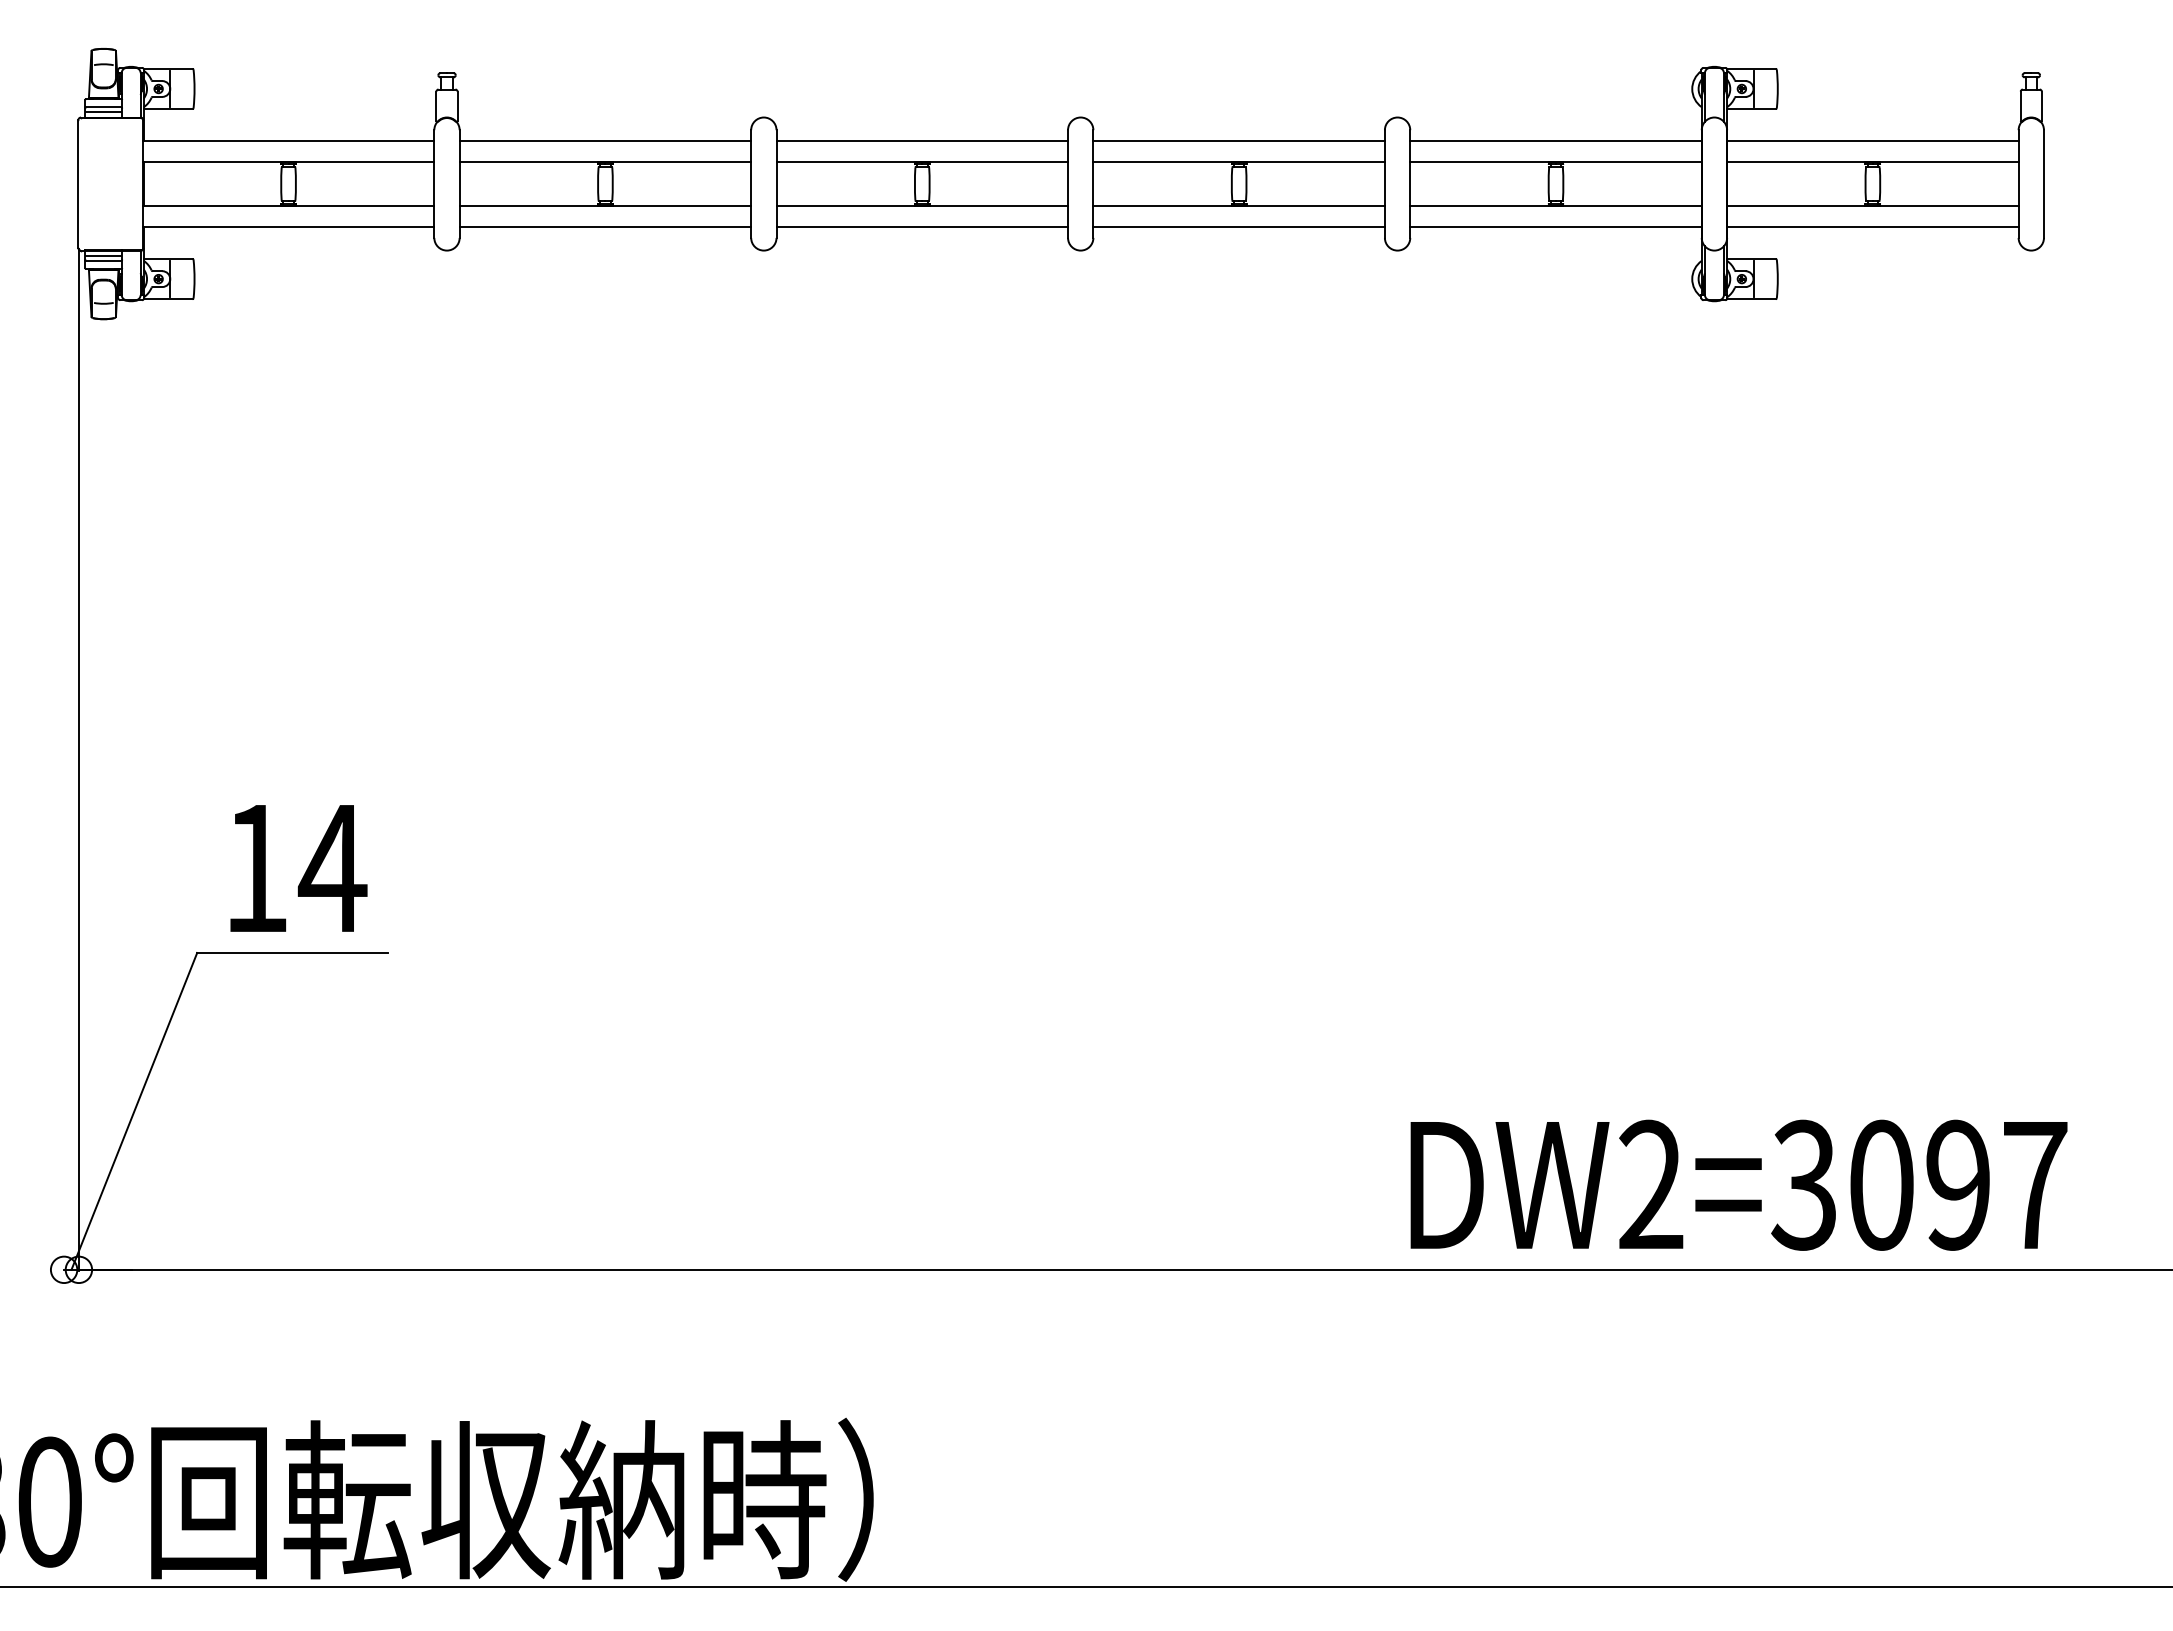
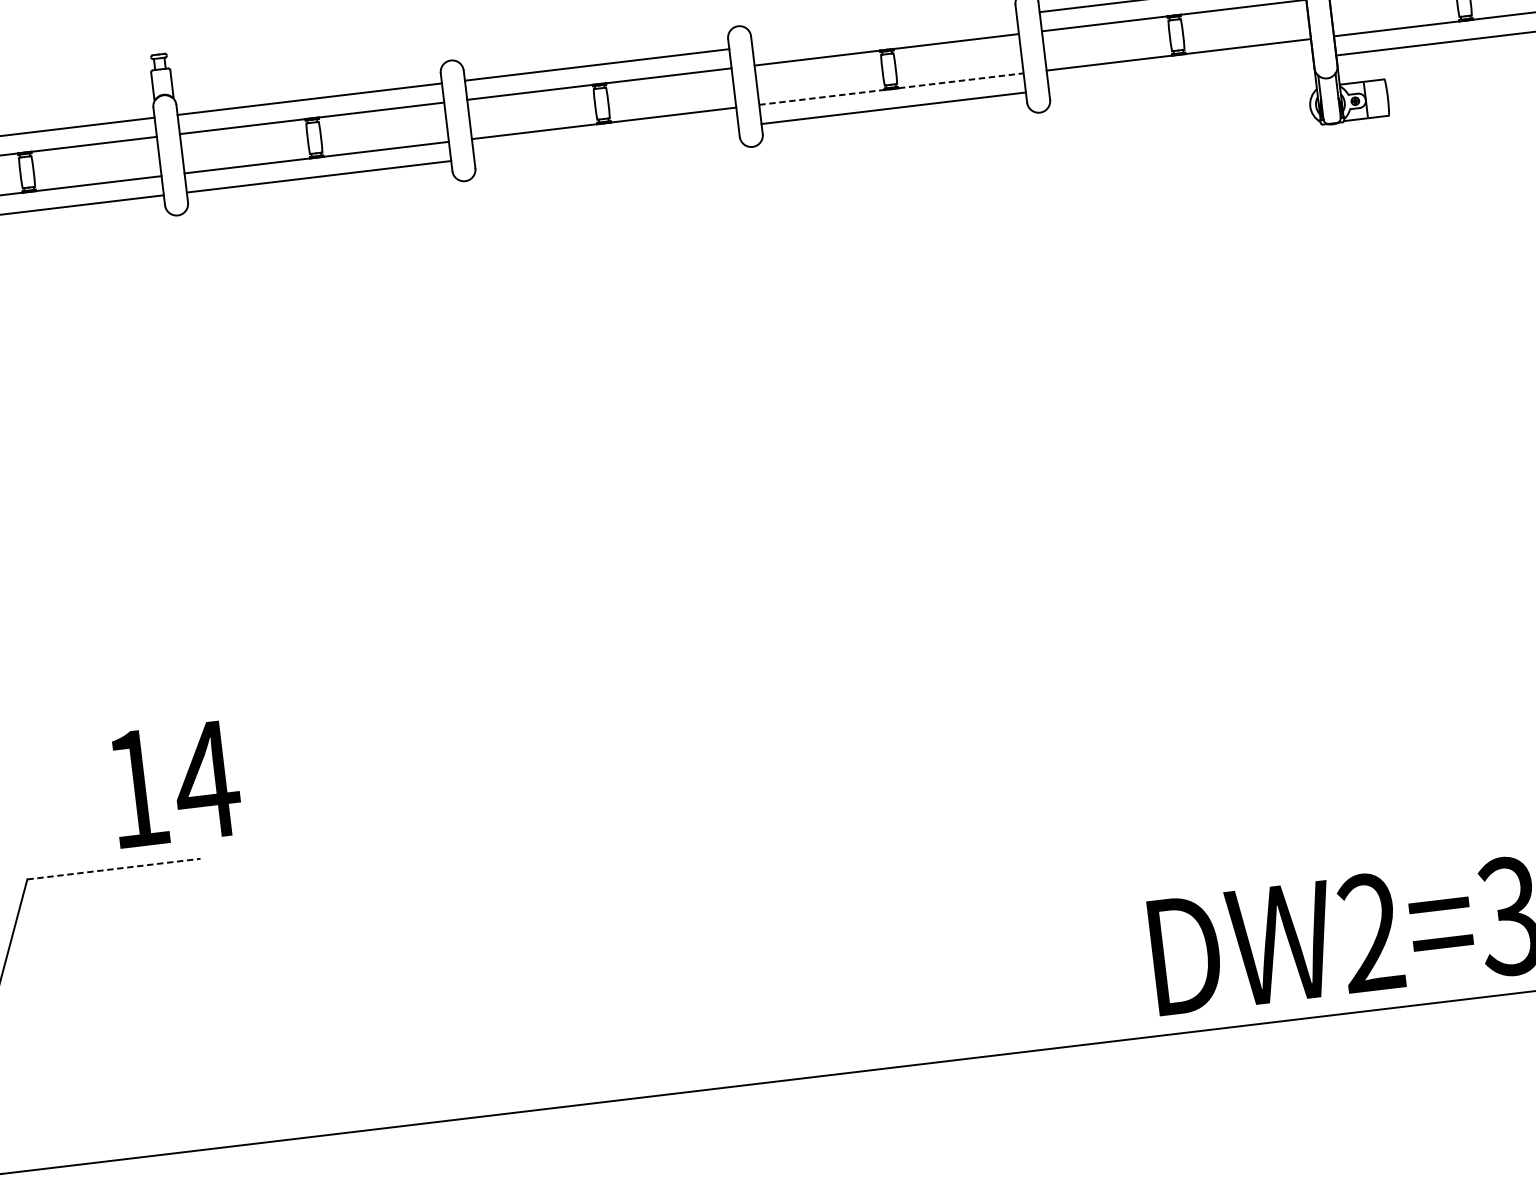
line: (1238, 141) -> (883, 30), removed
line: (1239, 205) -> (891, 88), solid -> dashed
line: (922, 226) -> (606, 142), removed
line: (1555, 226) -> (1180, 73), removed
text: (298, 868) -> (175, 784), moved
line: (293, 952) -> (114, 868), solid -> dashed

